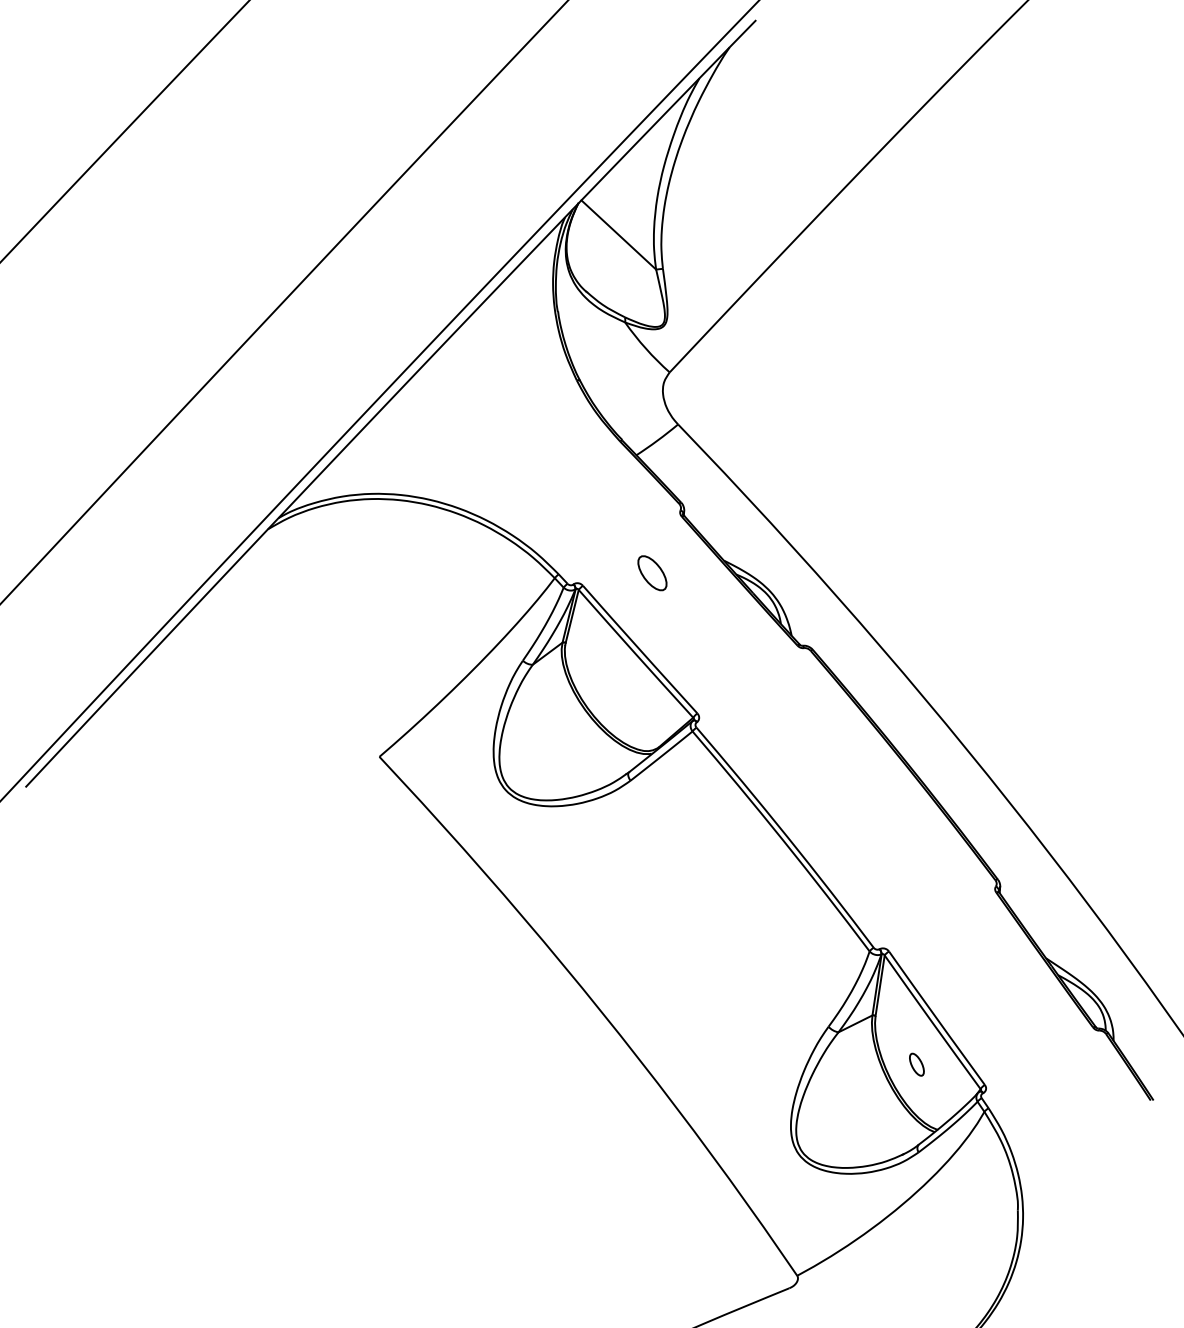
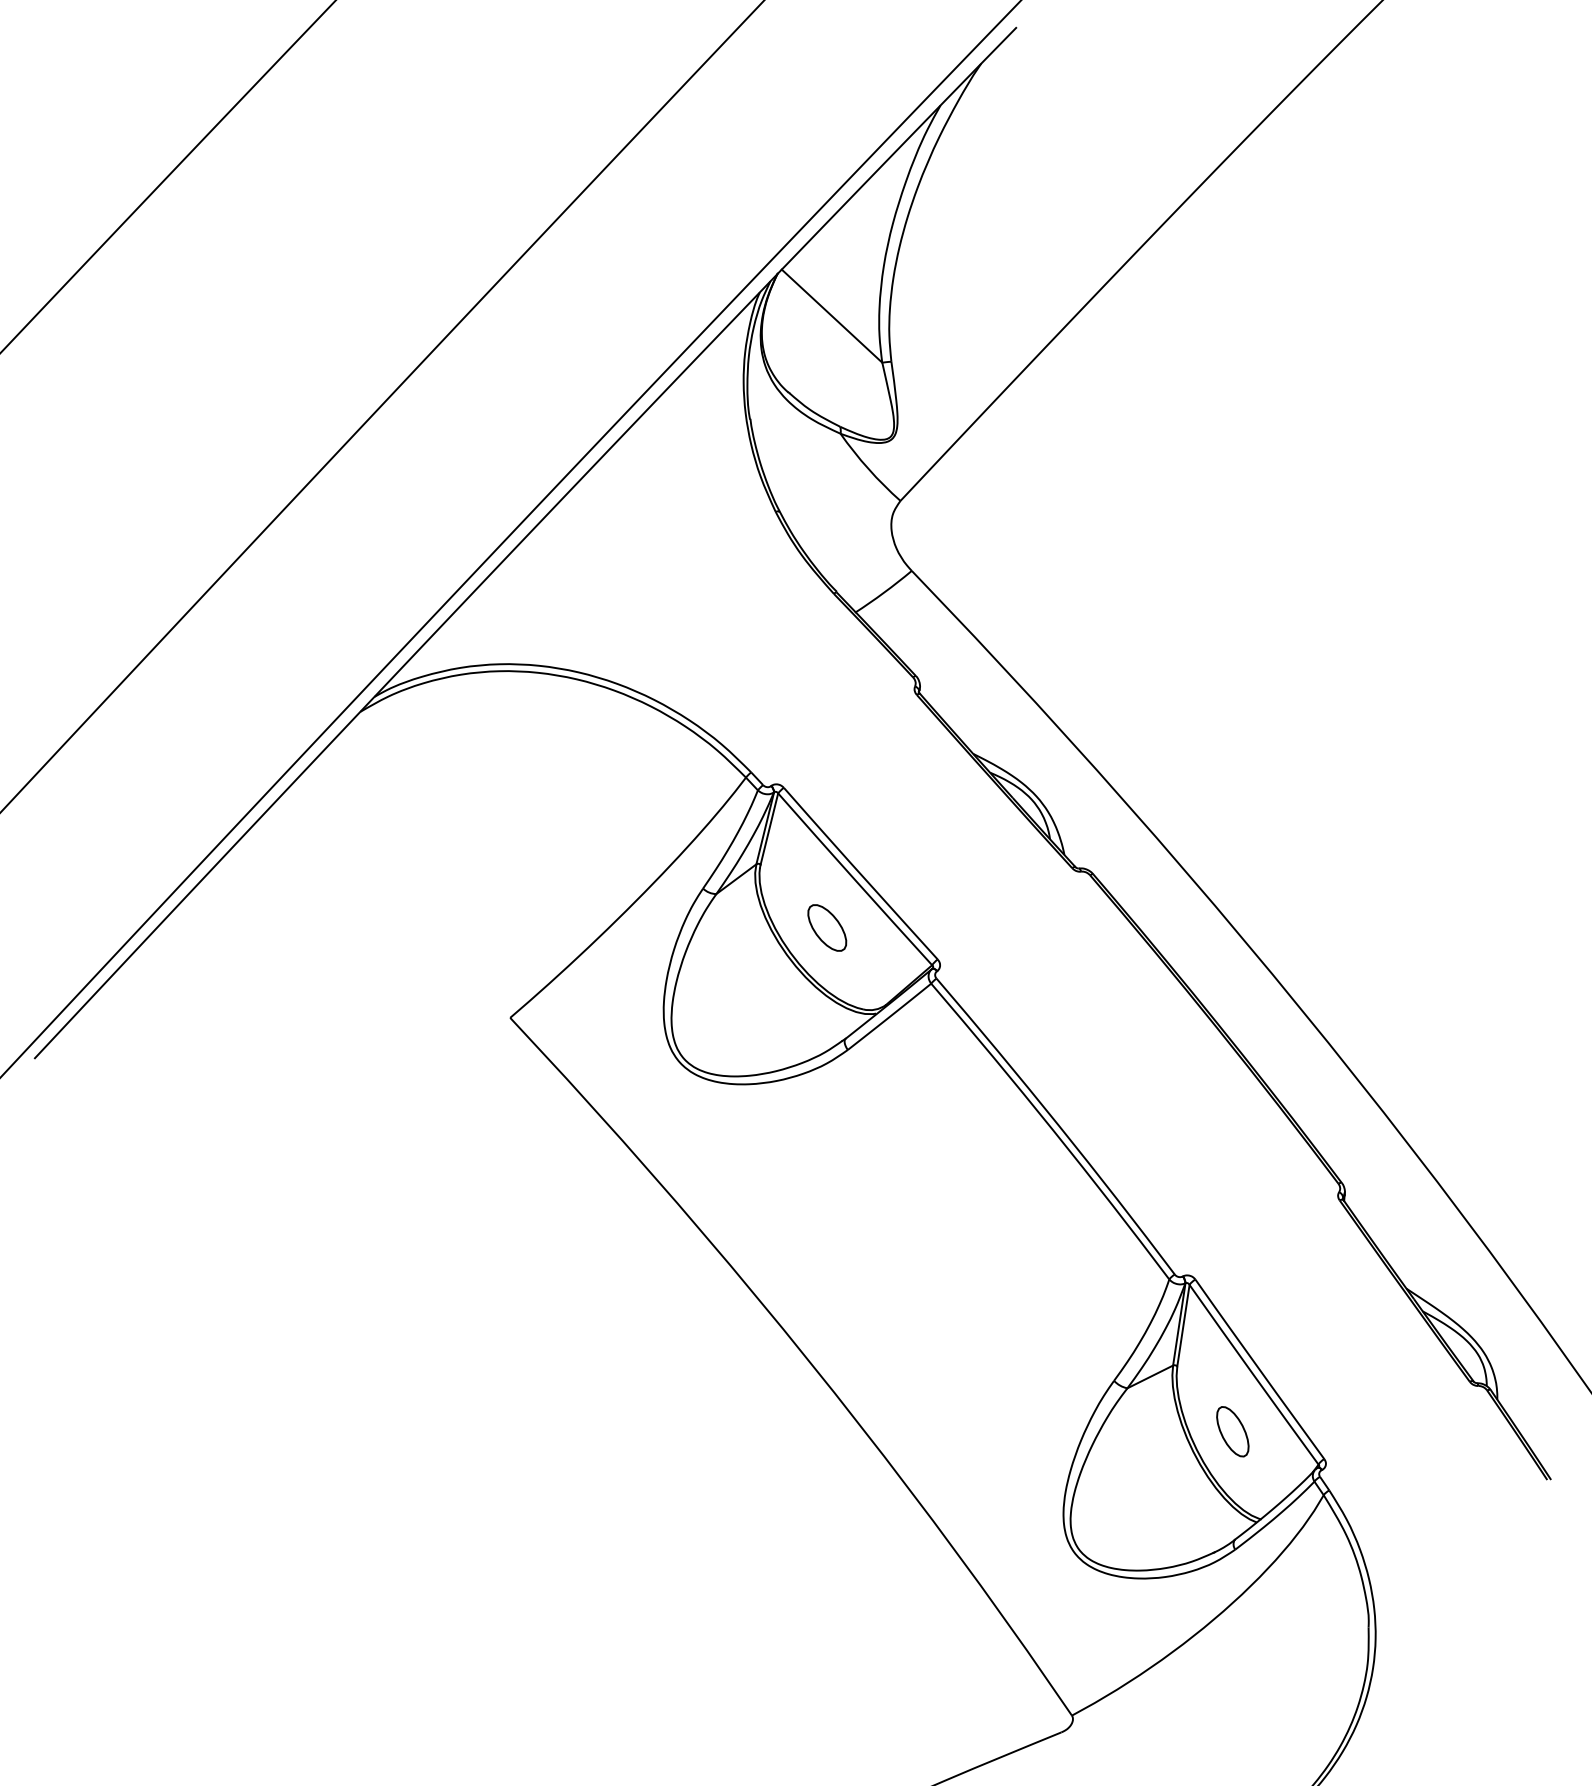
part: (652, 572) -> (827, 927), moved
part: (916, 1064) -> (1232, 1431), size x1.67

